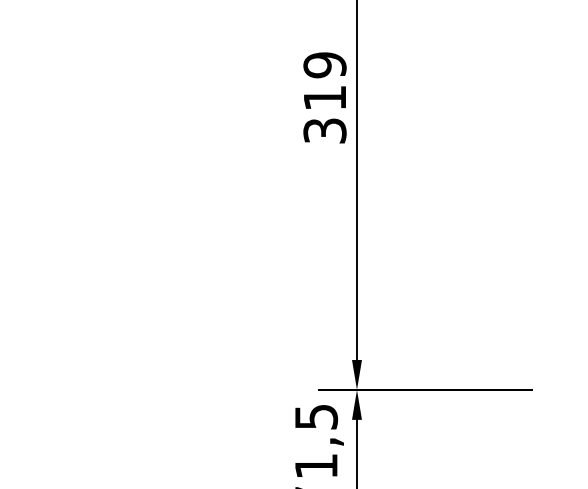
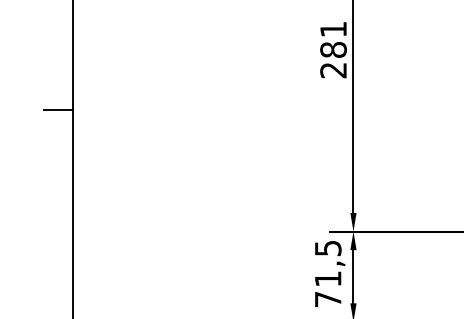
text: (324, 97) -> (333, 49), 319 -> 281

